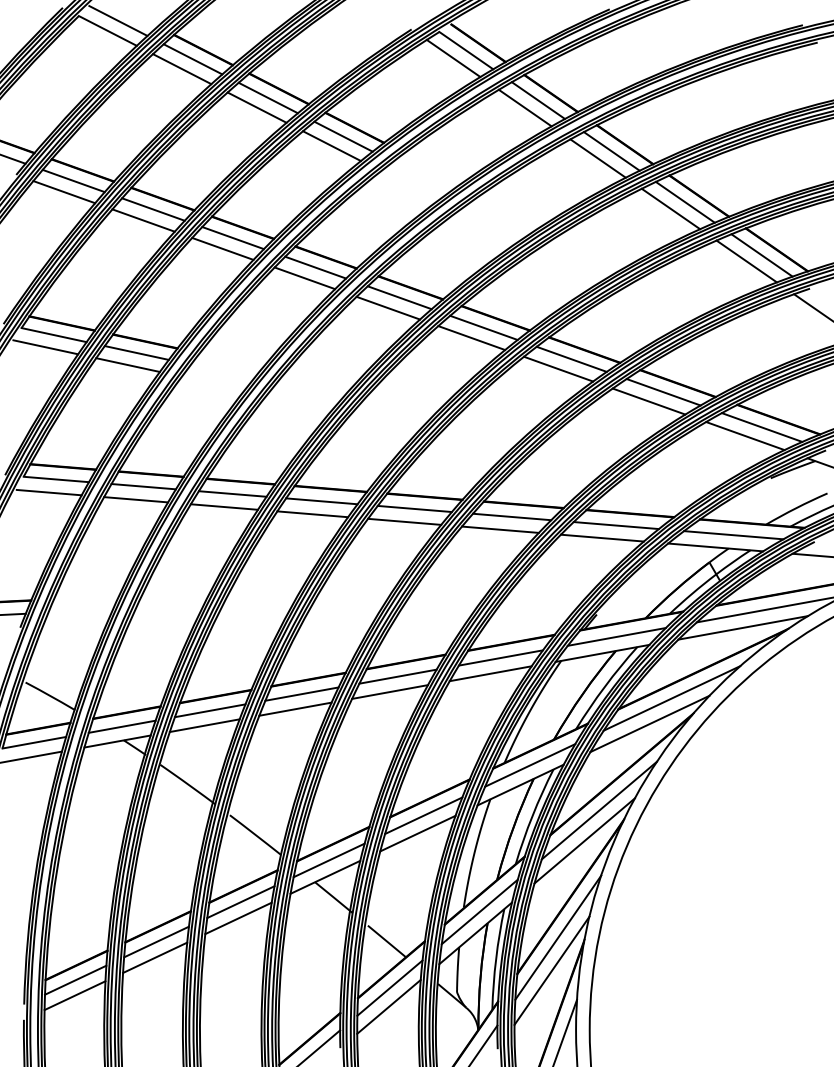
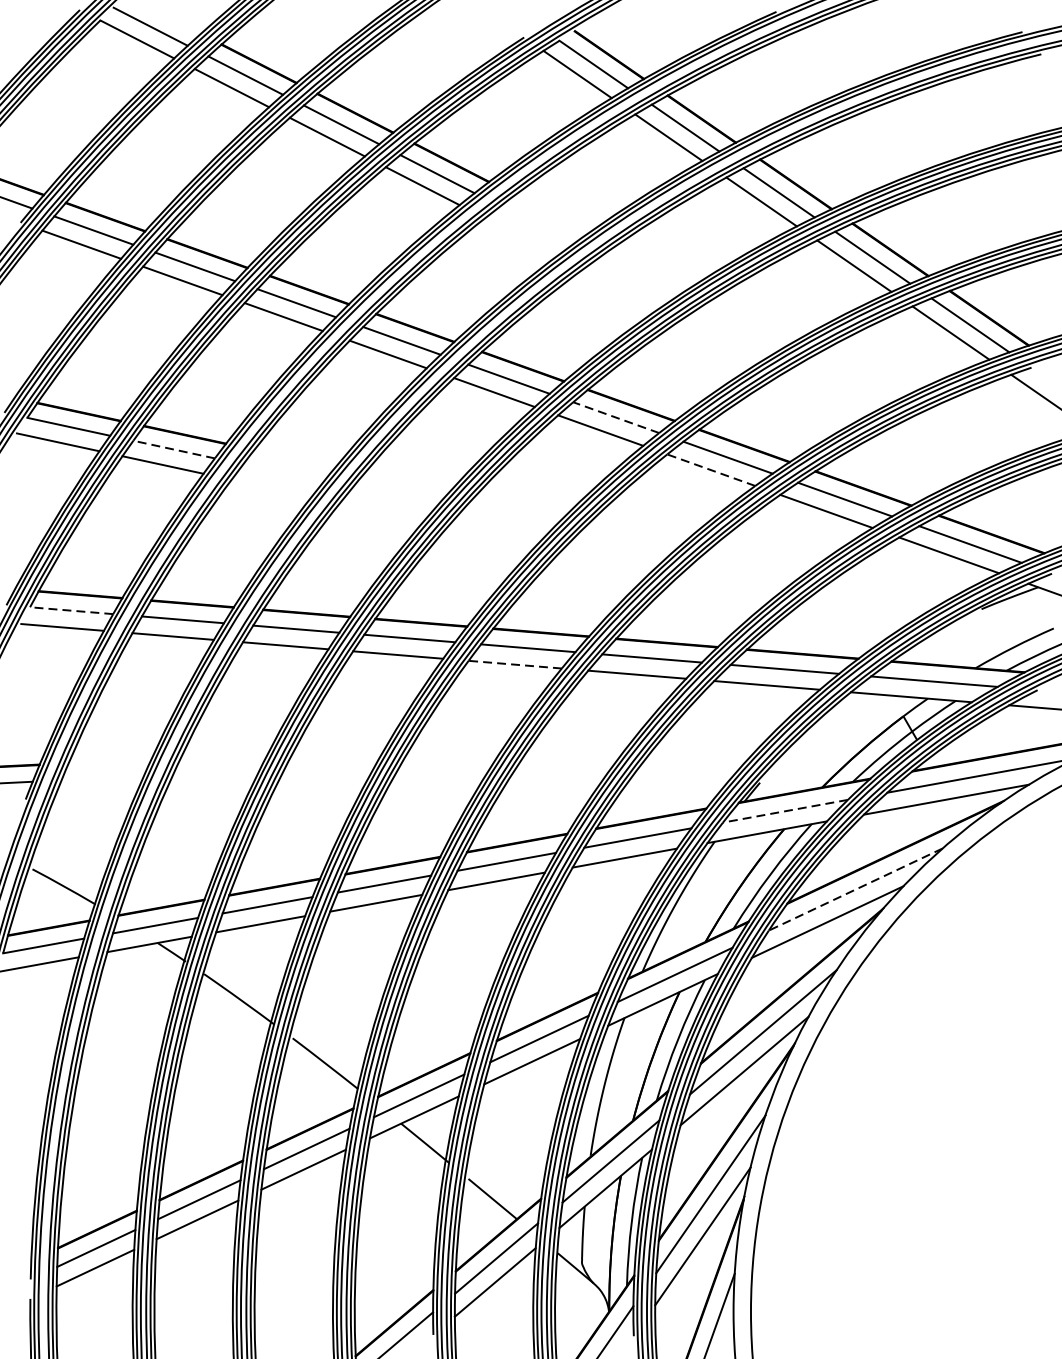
line: (483, 327) -> (615, 417), solid -> dashed
line: (136, 352) -> (173, 448), solid -> dashed
line: (558, 369) -> (711, 470), solid -> dashed
line: (56, 479) -> (71, 610), solid -> dashed
line: (404, 521) -> (515, 664), solid -> dashed
line: (616, 636) -> (785, 810), solid -> dashed
line: (671, 698) -> (855, 889), solid -> dashed

